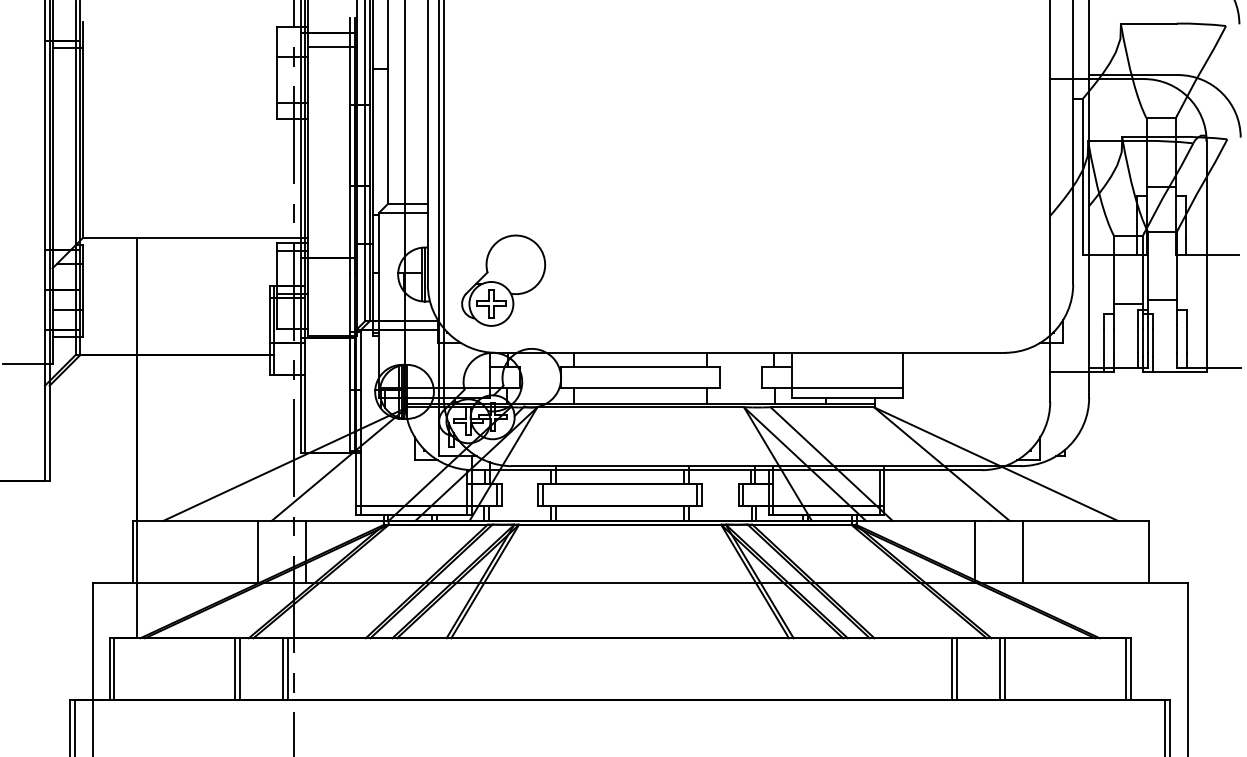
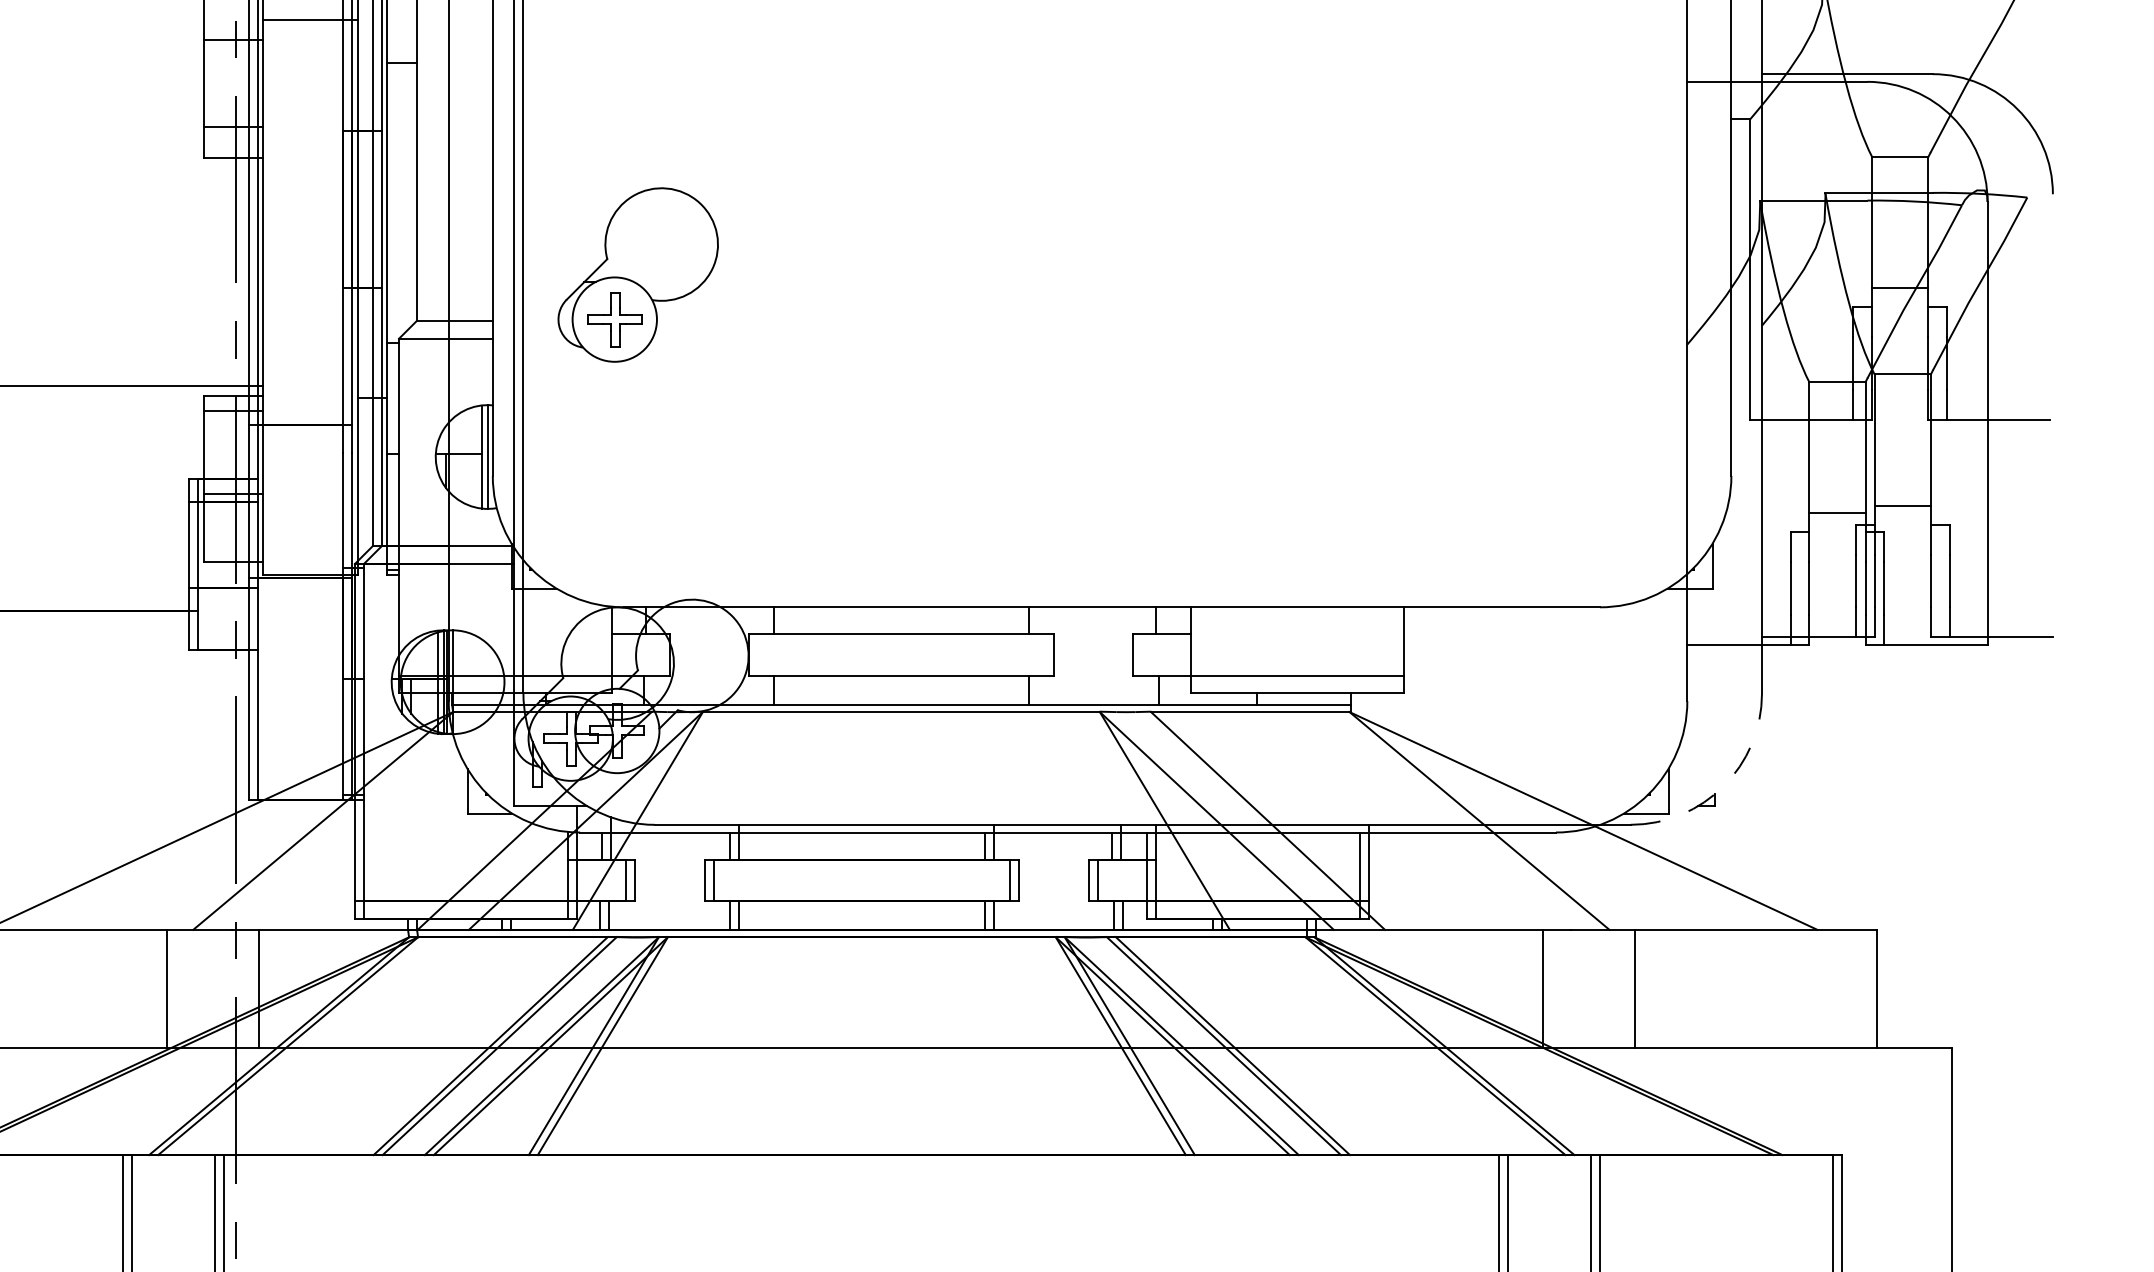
part: (503, 280) -> (637, 274), moved
arc: (1069, 446) -> (1724, 787), solid -> dashed

